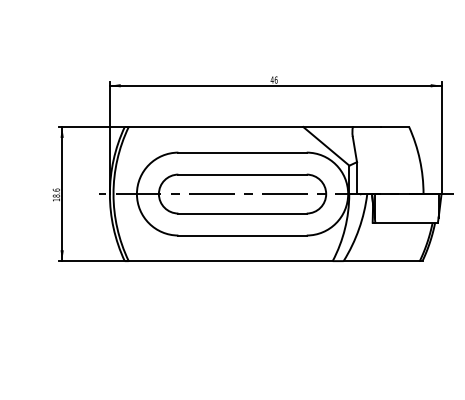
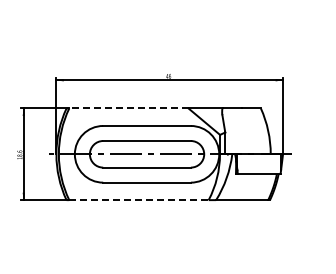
line: (215, 127) -> (128, 108), solid -> dashed
line: (230, 261) -> (138, 200), solid -> dashed

